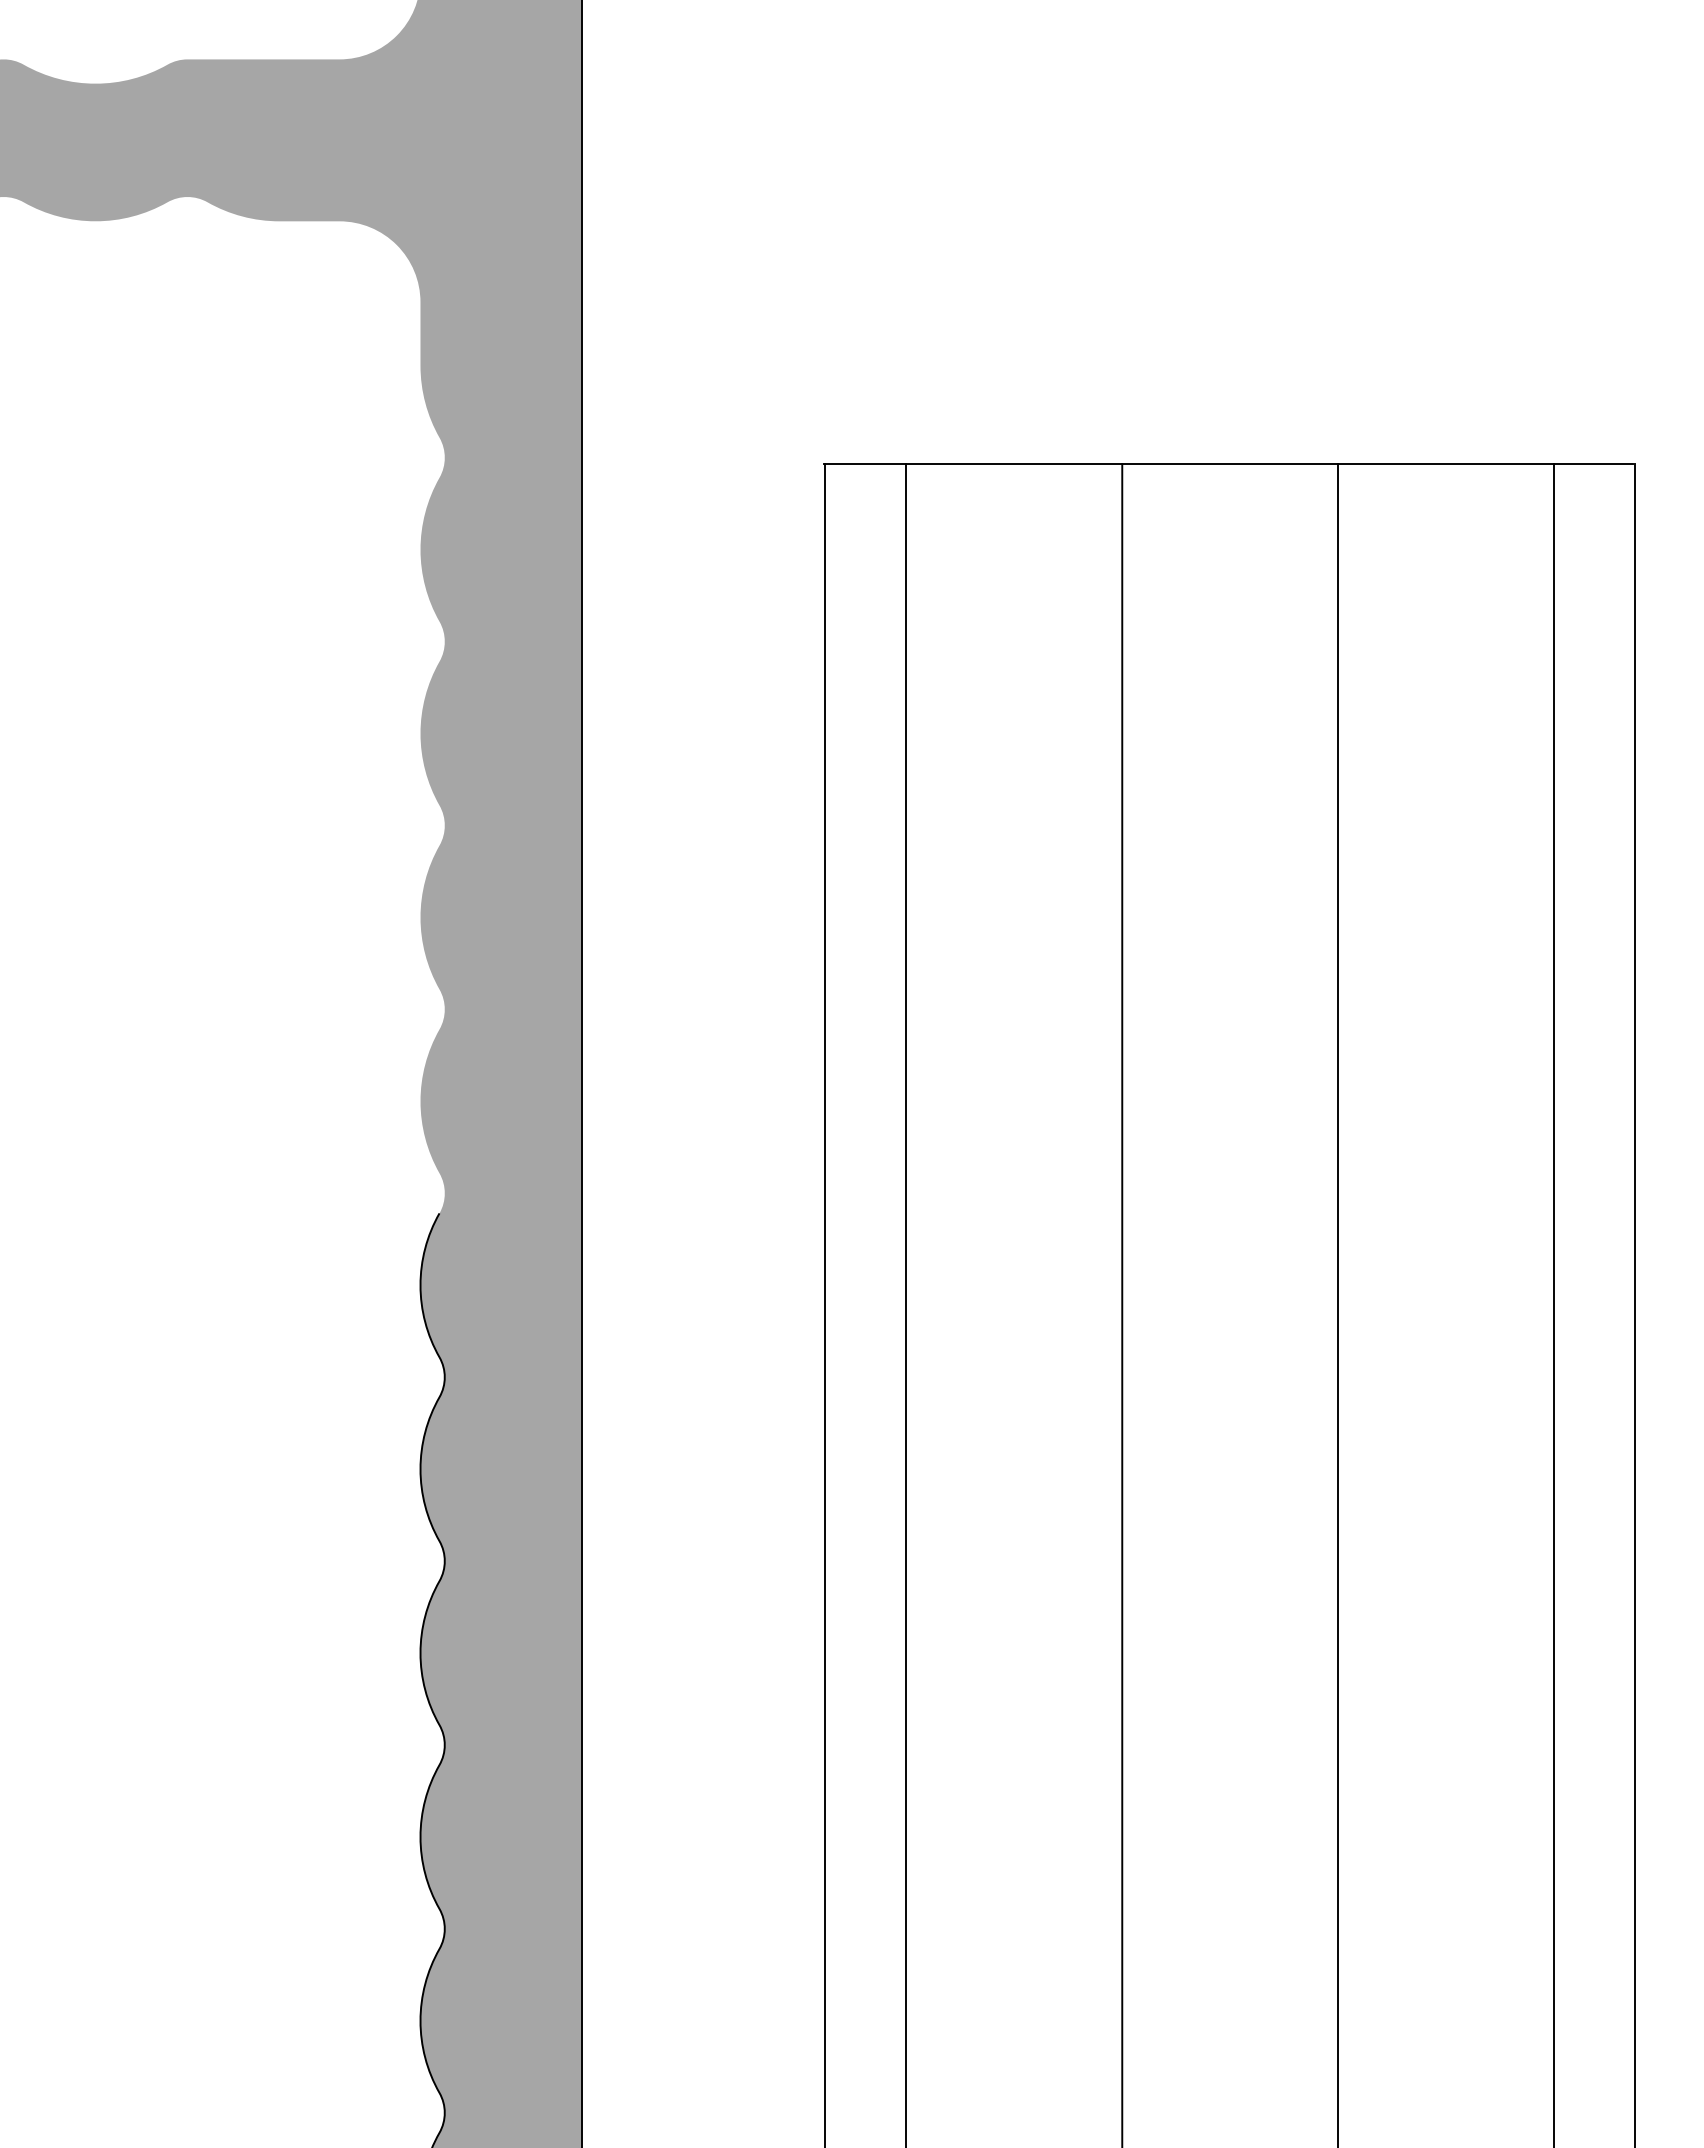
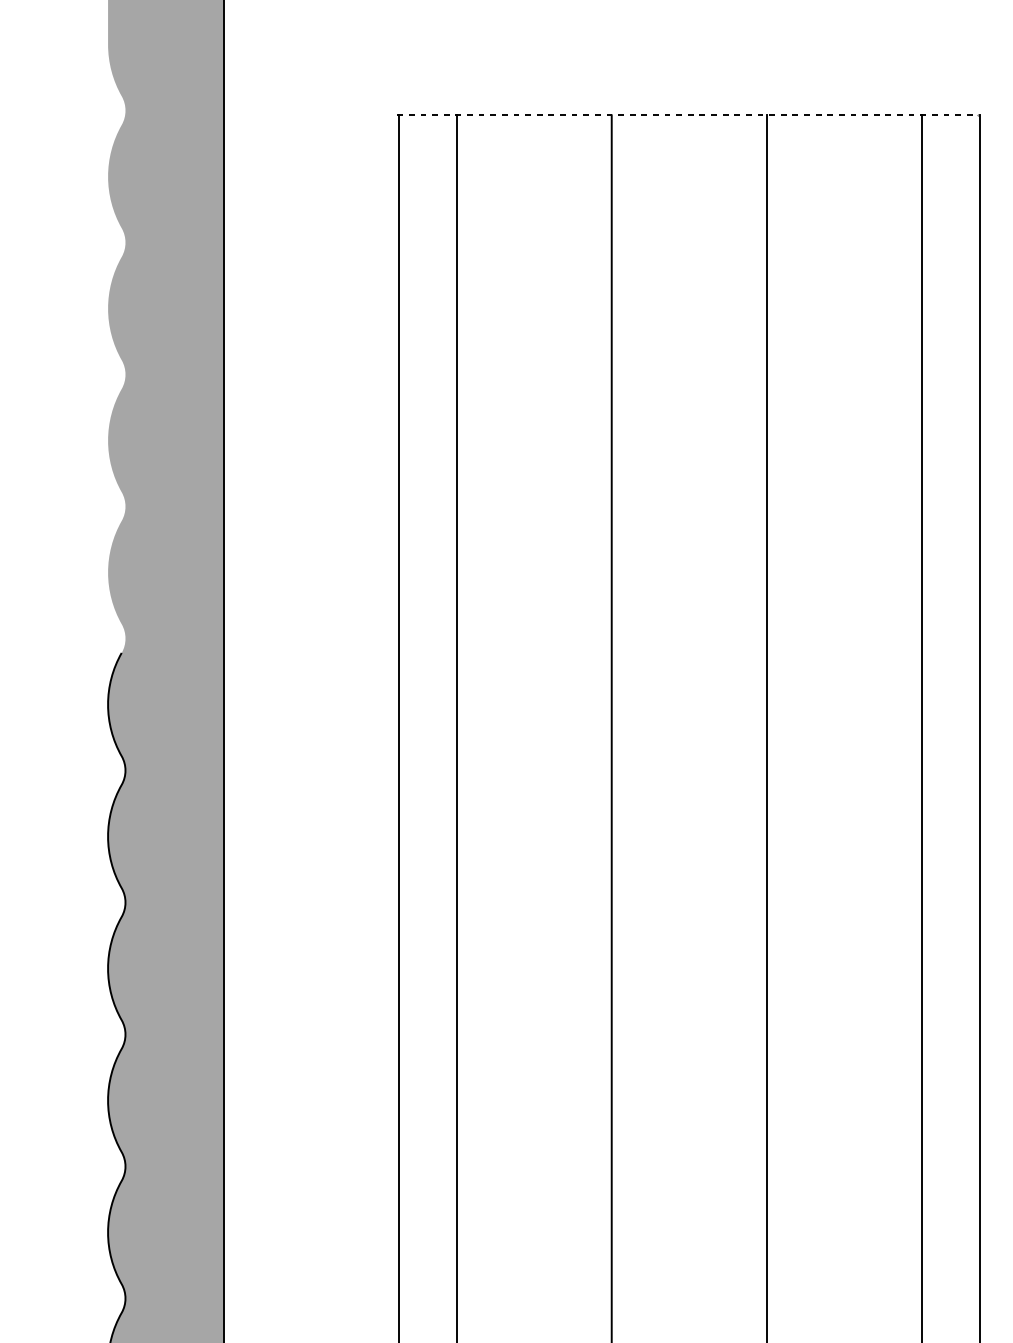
line: (1228, 464) -> (687, 115), solid -> dashed

